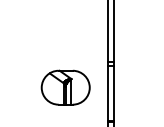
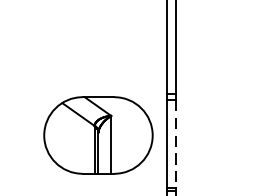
part: (65, 87) -> (97, 134), size x1.4
line: (113, 93) -> (175, 144), solid -> dashed

